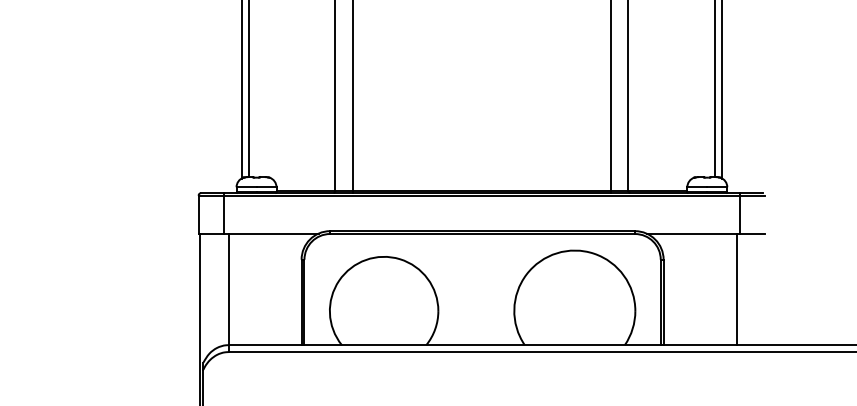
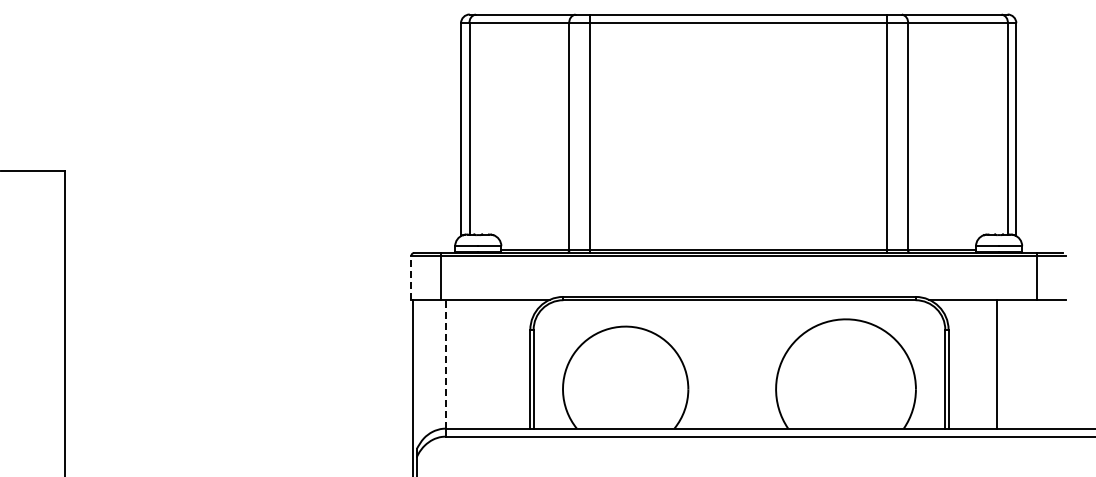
line: (198, 214) -> (411, 277), solid -> dashed
line: (228, 288) -> (445, 363), solid -> dashed
line: (737, 288) -> (997, 363), moved

